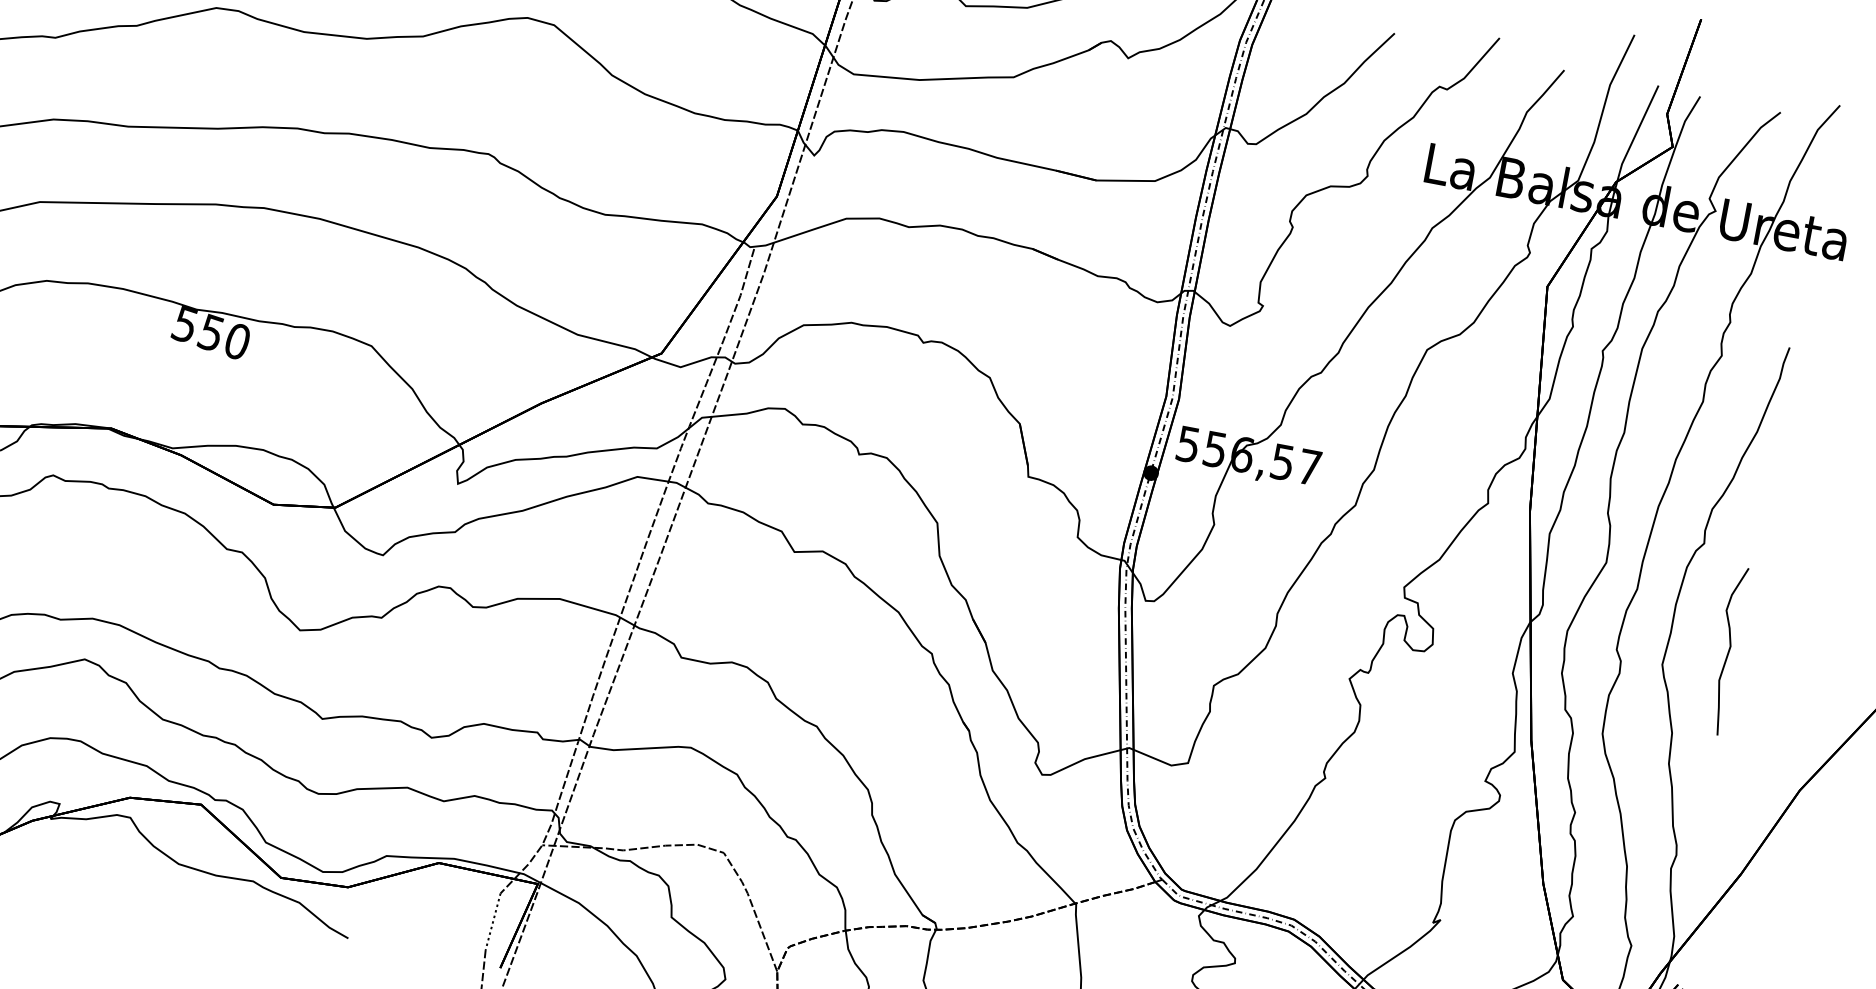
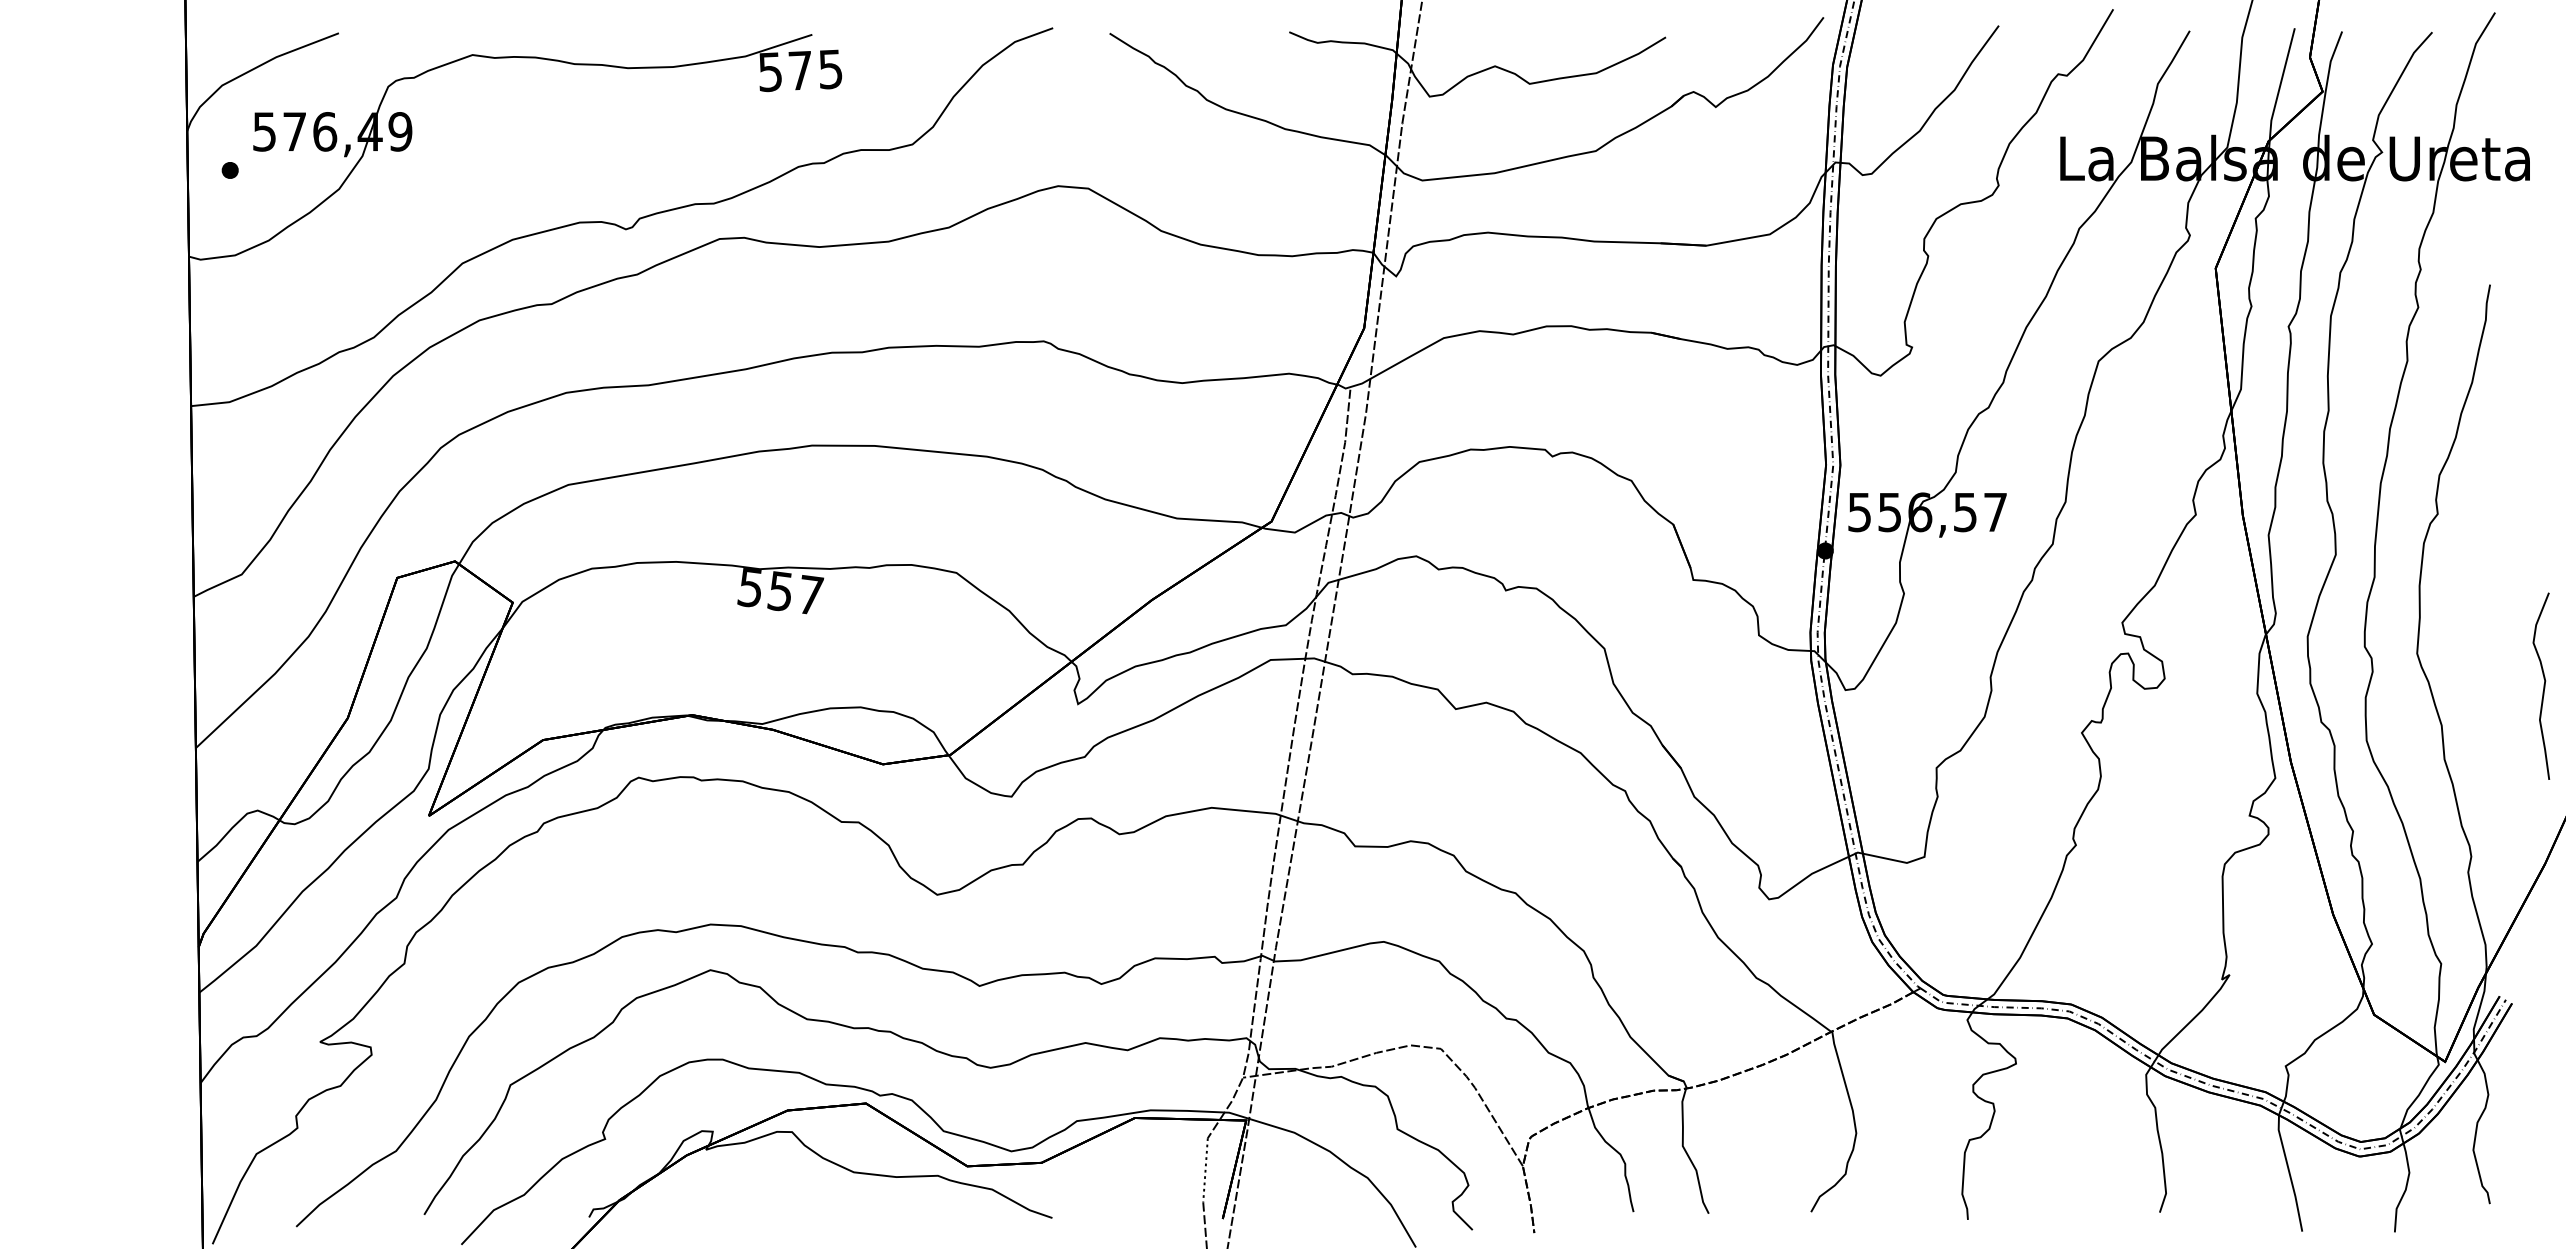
text: (238, 341) -> (811, 595), 550 -> 557
curve: (1728, 650) -> (2543, 685), moved

